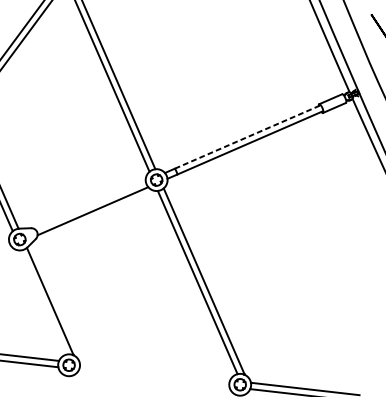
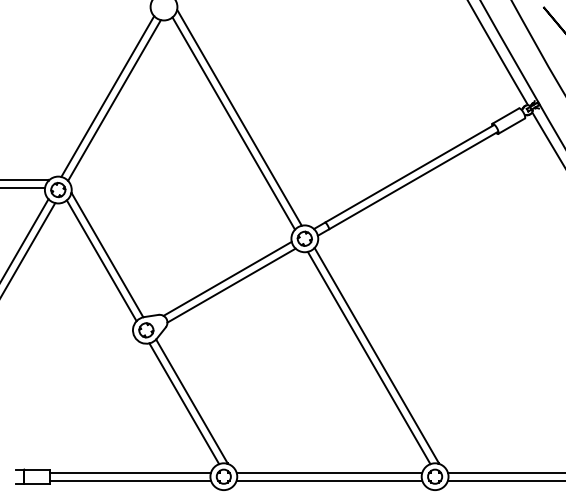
line: (246, 137) -> (408, 174), dashed -> solid
line: (90, 205) -> (227, 278), added
line: (44, 302) -> (184, 403), added
line: (155, 371) -> (329, 472), added
line: (154, 378) -> (329, 480), added

